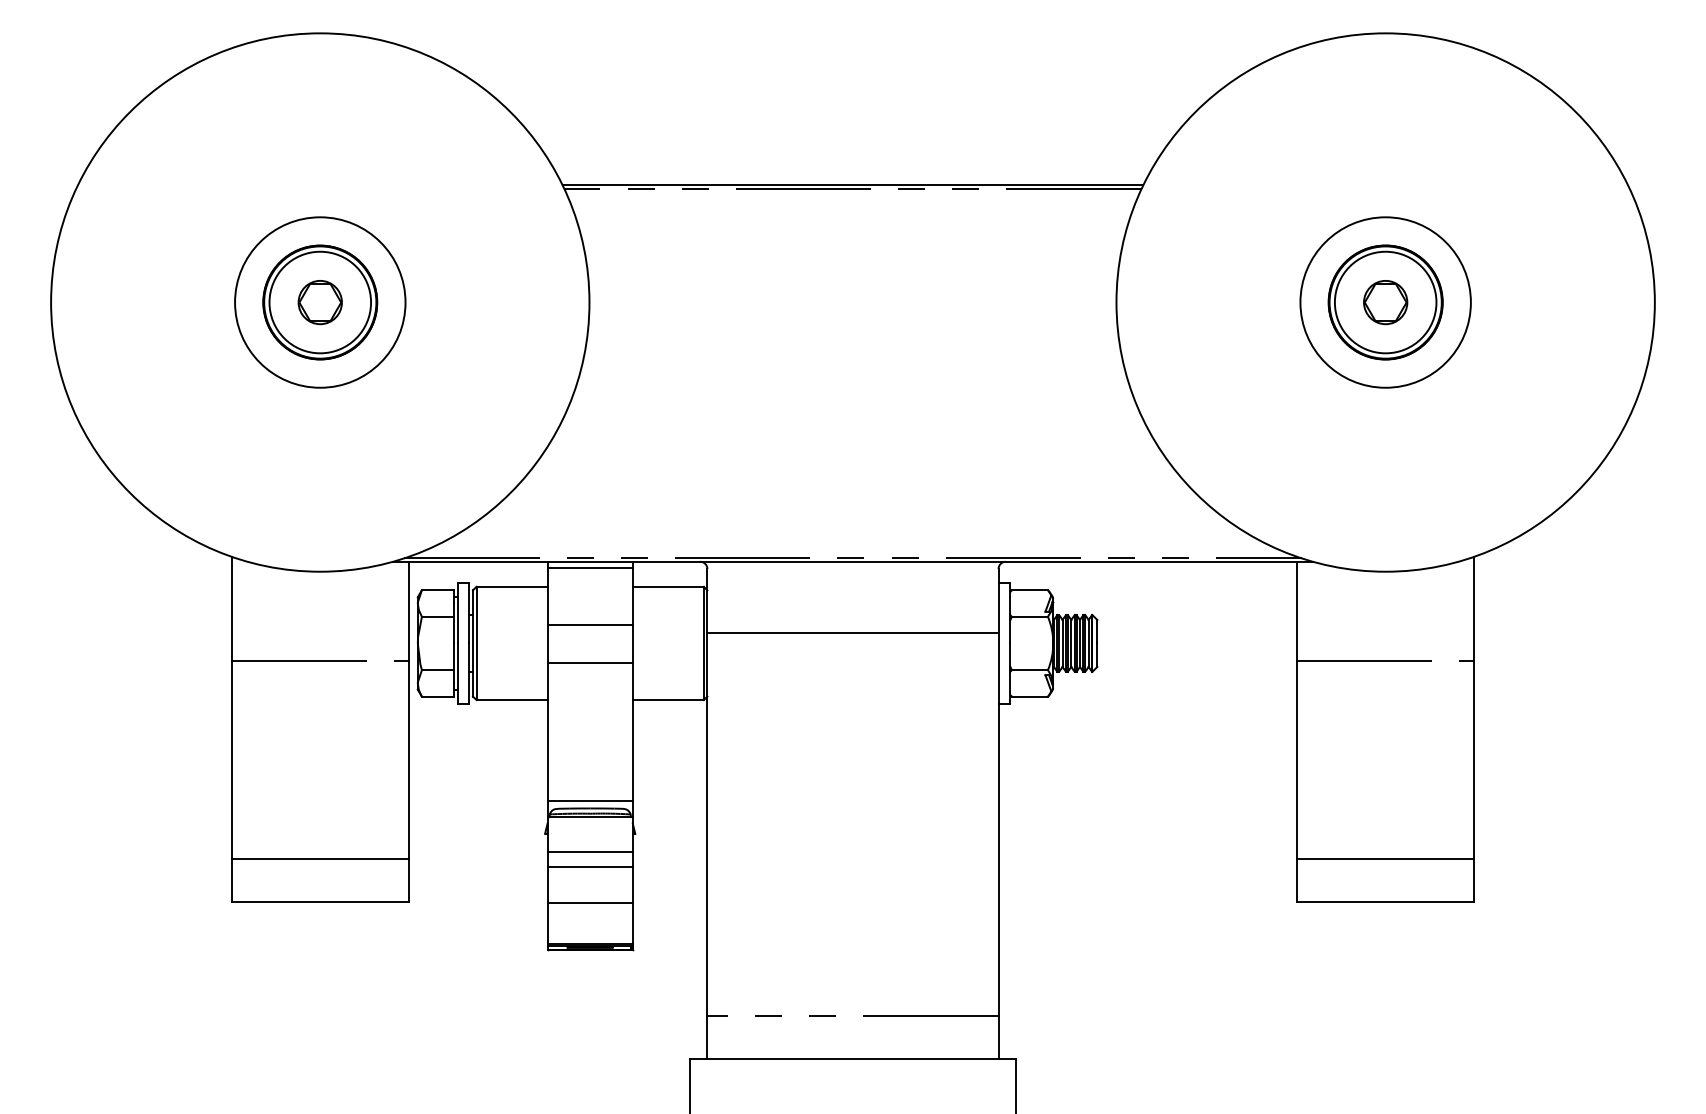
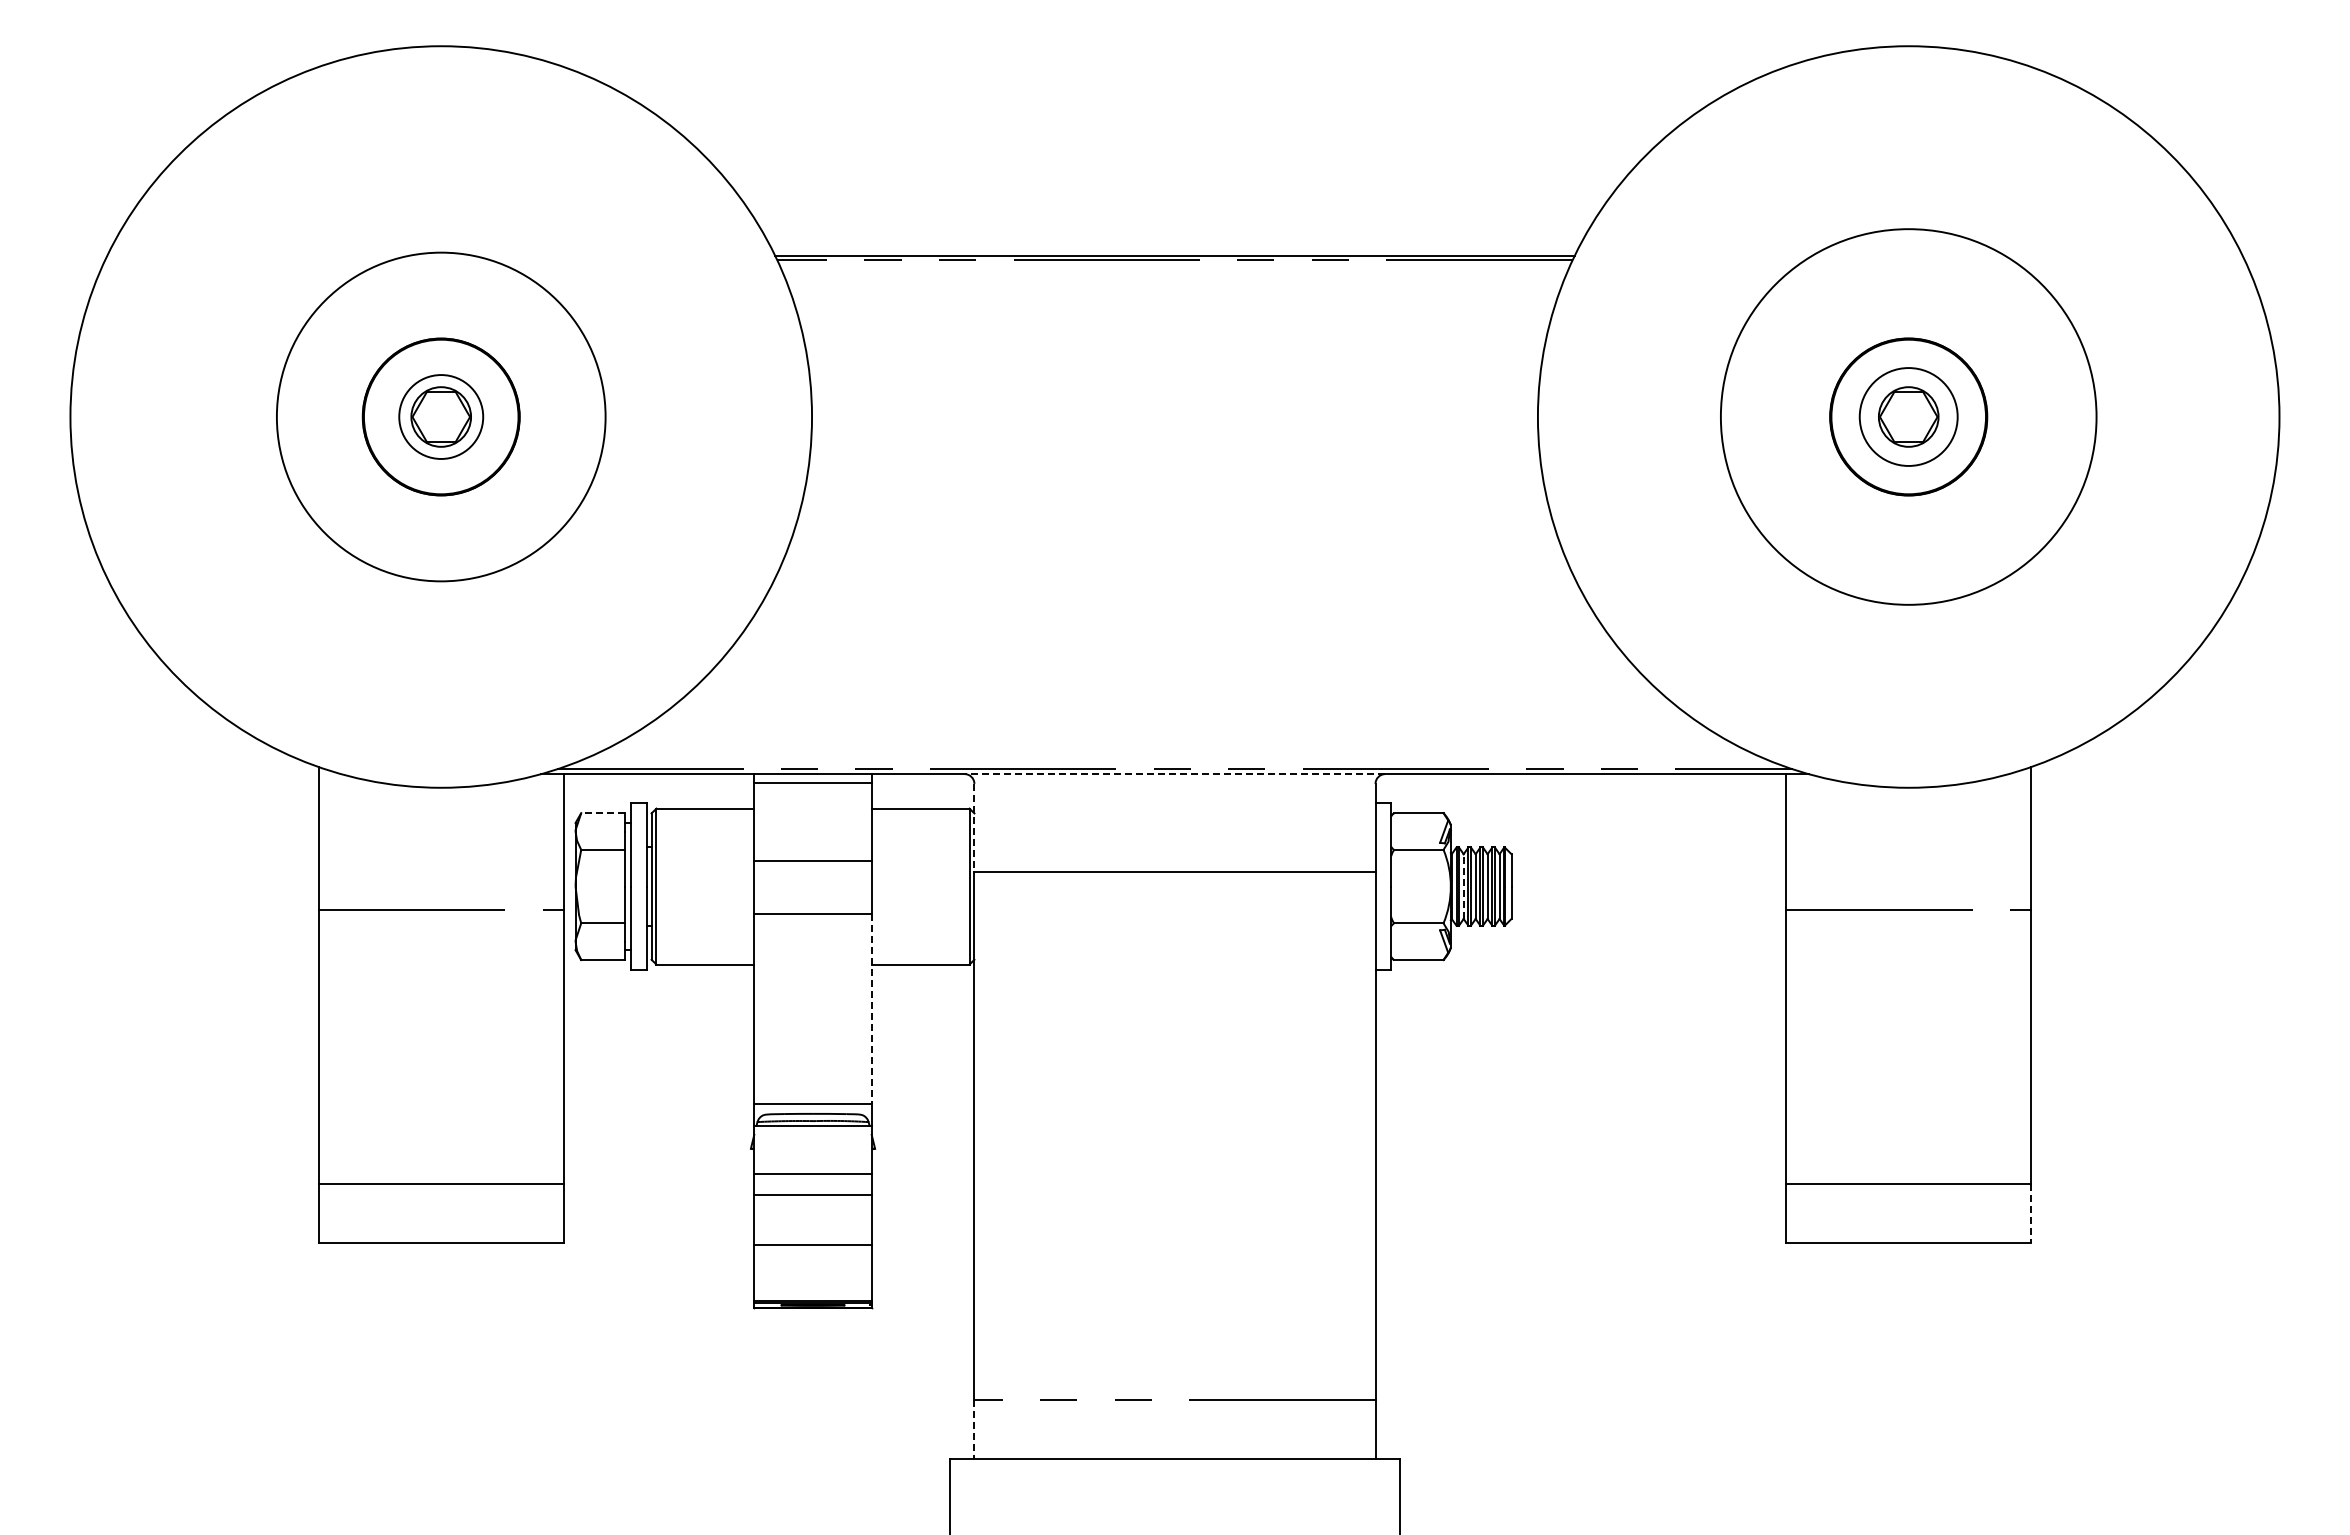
circle: (319, 302) -> (440, 416), size x1.4
circle: (320, 302) -> (441, 416), size x0.6
circle: (1385, 302) -> (1908, 416), size x0.7
circle: (1385, 302) -> (1908, 416), size x1.6
line: (852, 562) -> (1174, 774), solid -> dashed
line: (438, 590) -> (603, 813), solid -> dashed
line: (707, 601) -> (974, 828), solid -> dashed
line: (1062, 643) -> (1463, 886), solid -> dashed
line: (632, 732) -> (871, 1009), solid -> dashed
line: (1474, 880) -> (2031, 1213), solid -> dashed
line: (707, 1038) -> (974, 1430), solid -> dashed

